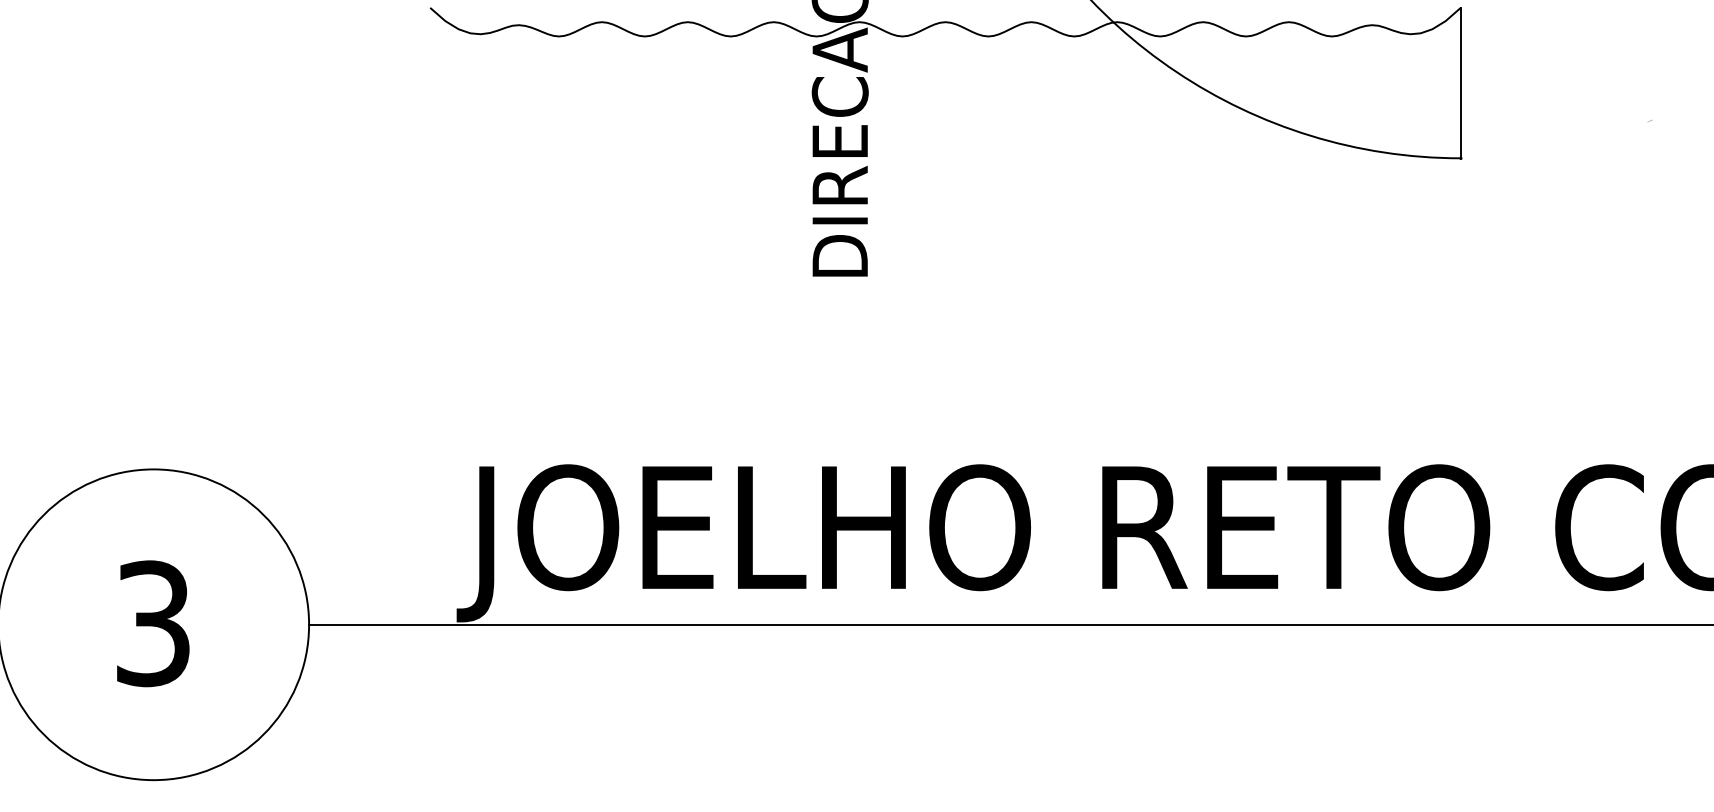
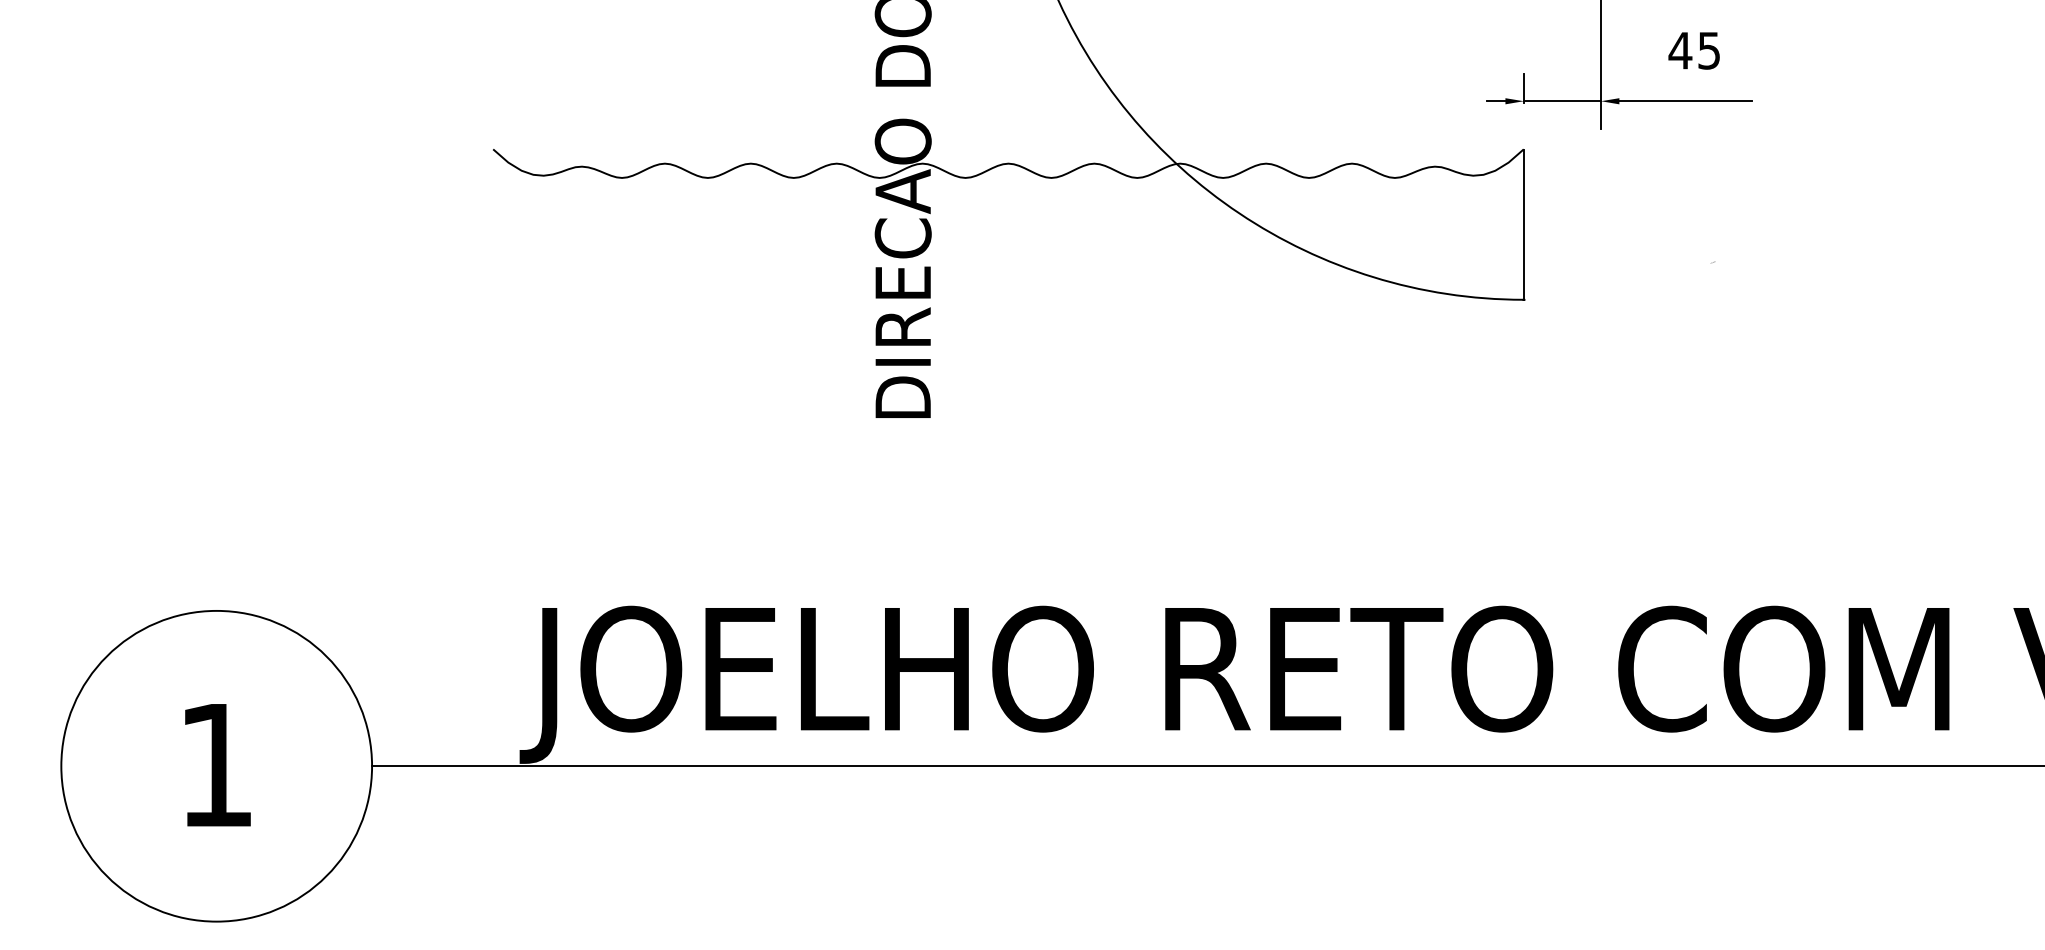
text: (153, 623) -> (216, 764), 3 -> 1

